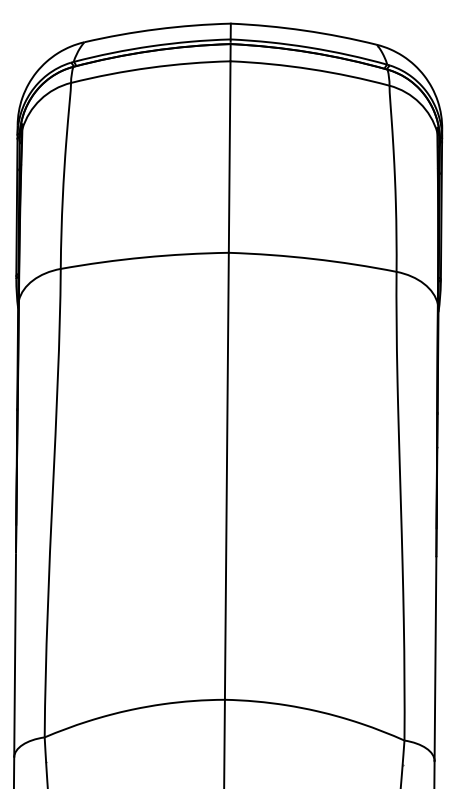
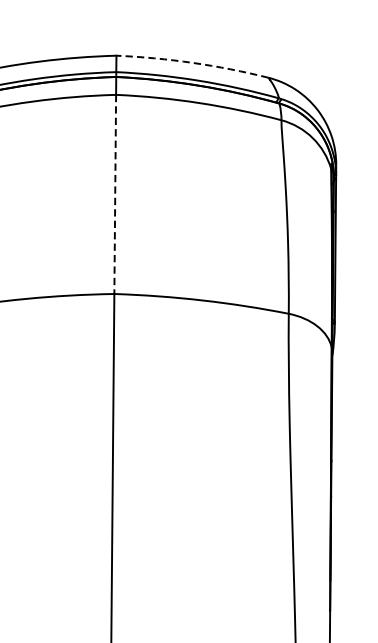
arc: (304, 30) -> (193, 62), solid -> dashed
line: (229, 157) -> (115, 194), solid -> dashed

